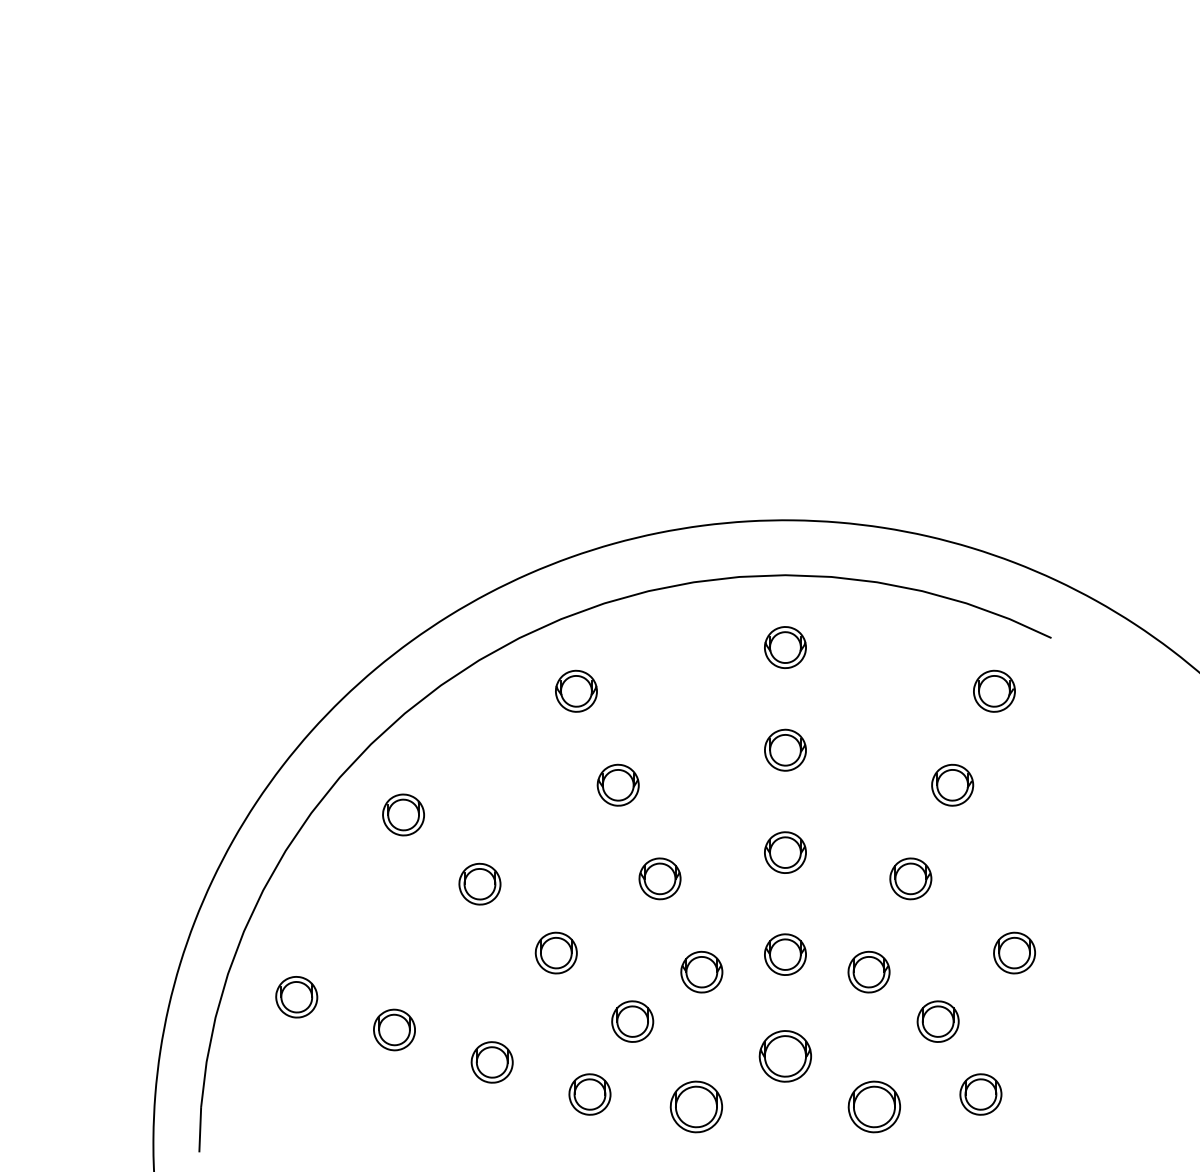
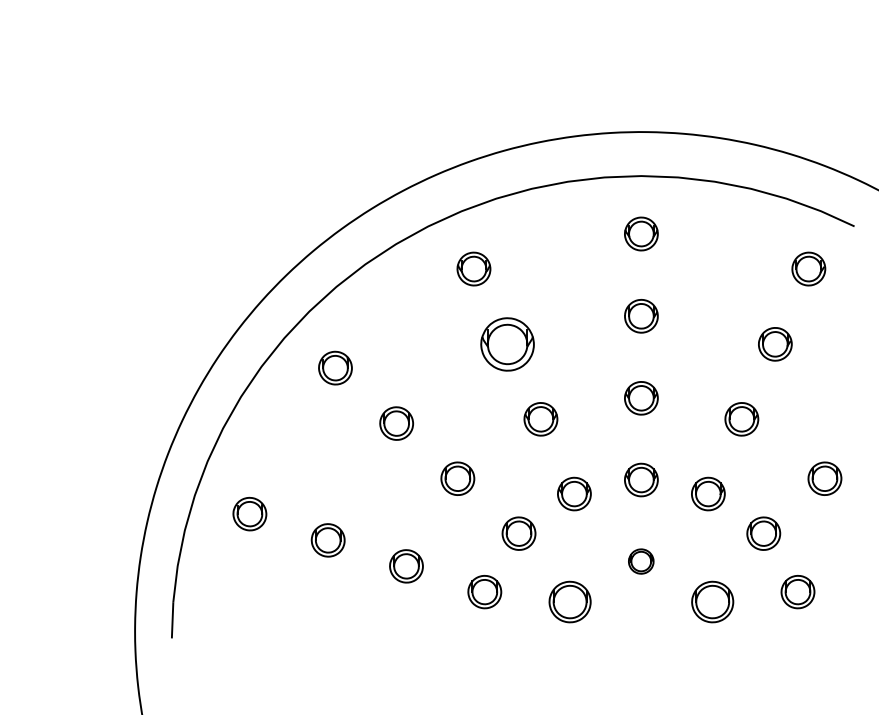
part: (617, 784) -> (506, 343), size x1.6
part: (784, 1056) -> (640, 561), size x0.6

